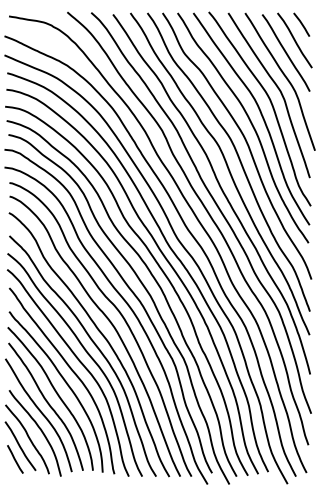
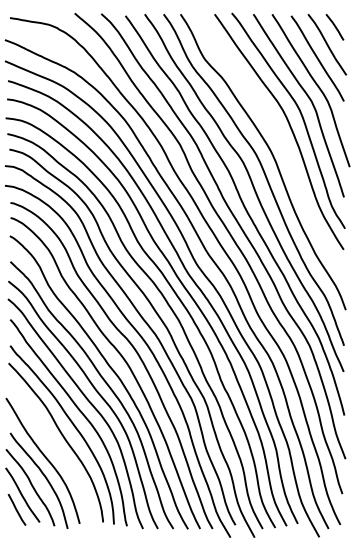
curve: (250, 124) -> (278, 137), removed
curve: (48, 405) -> (53, 449), removed

